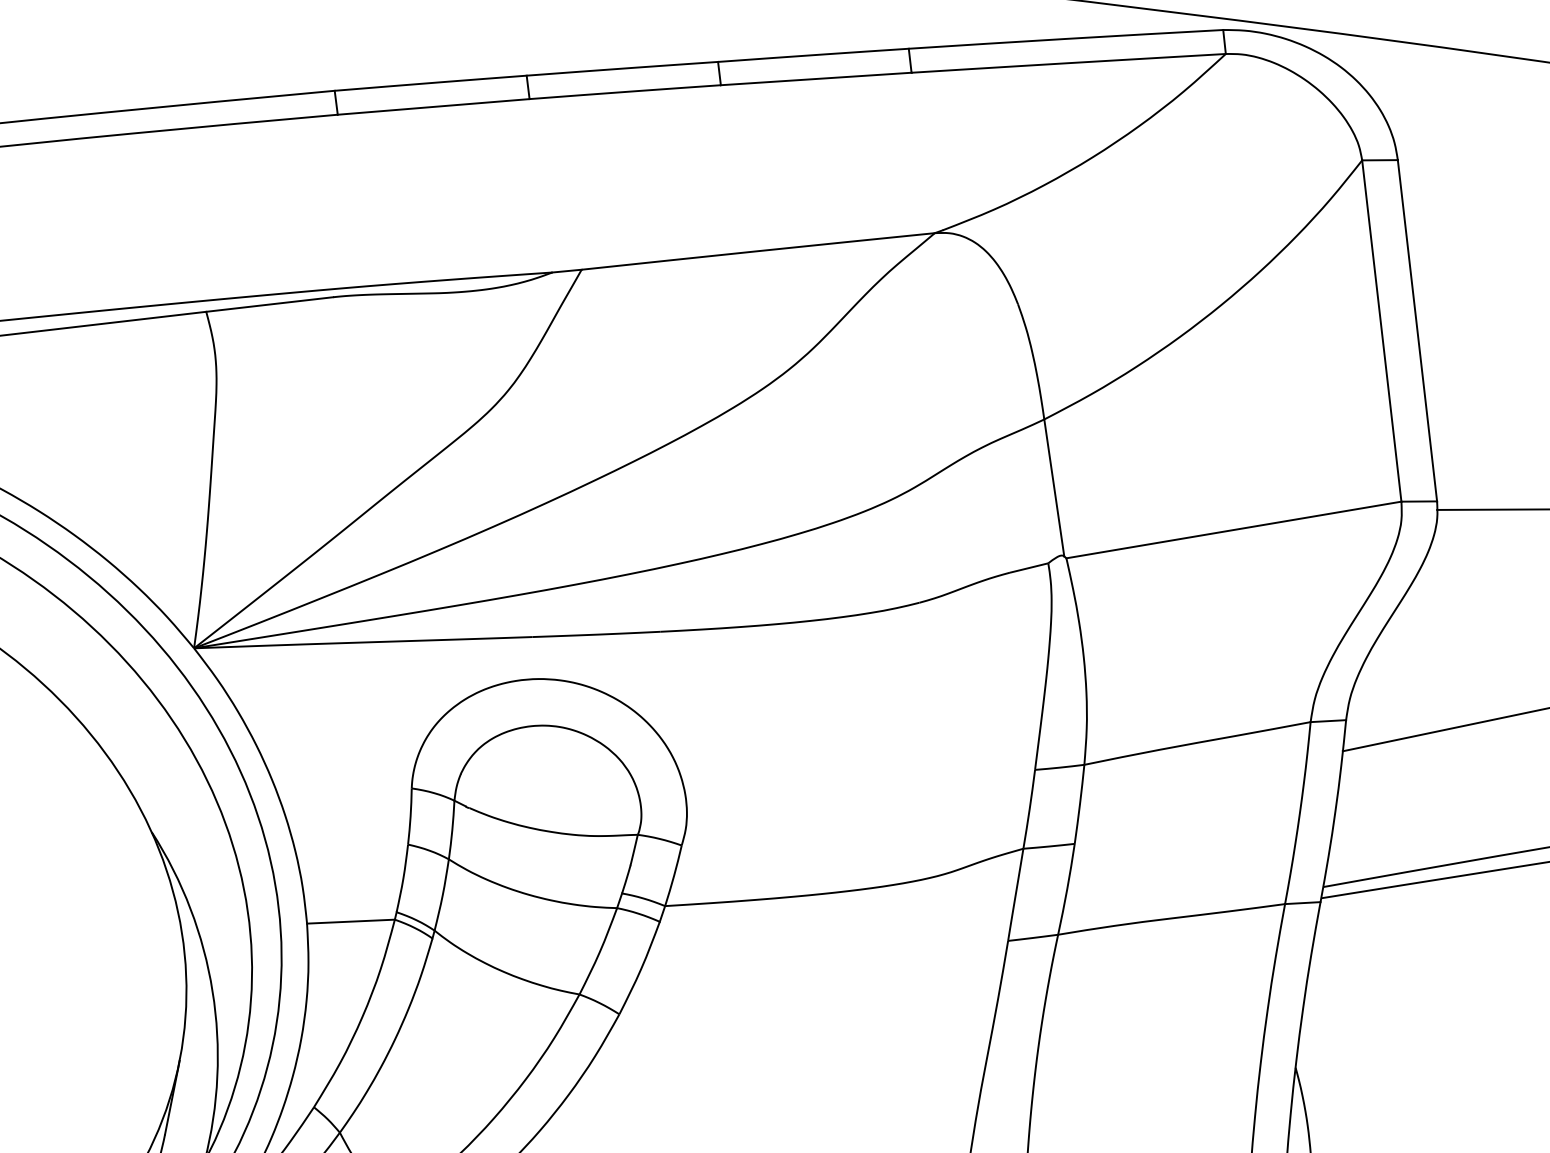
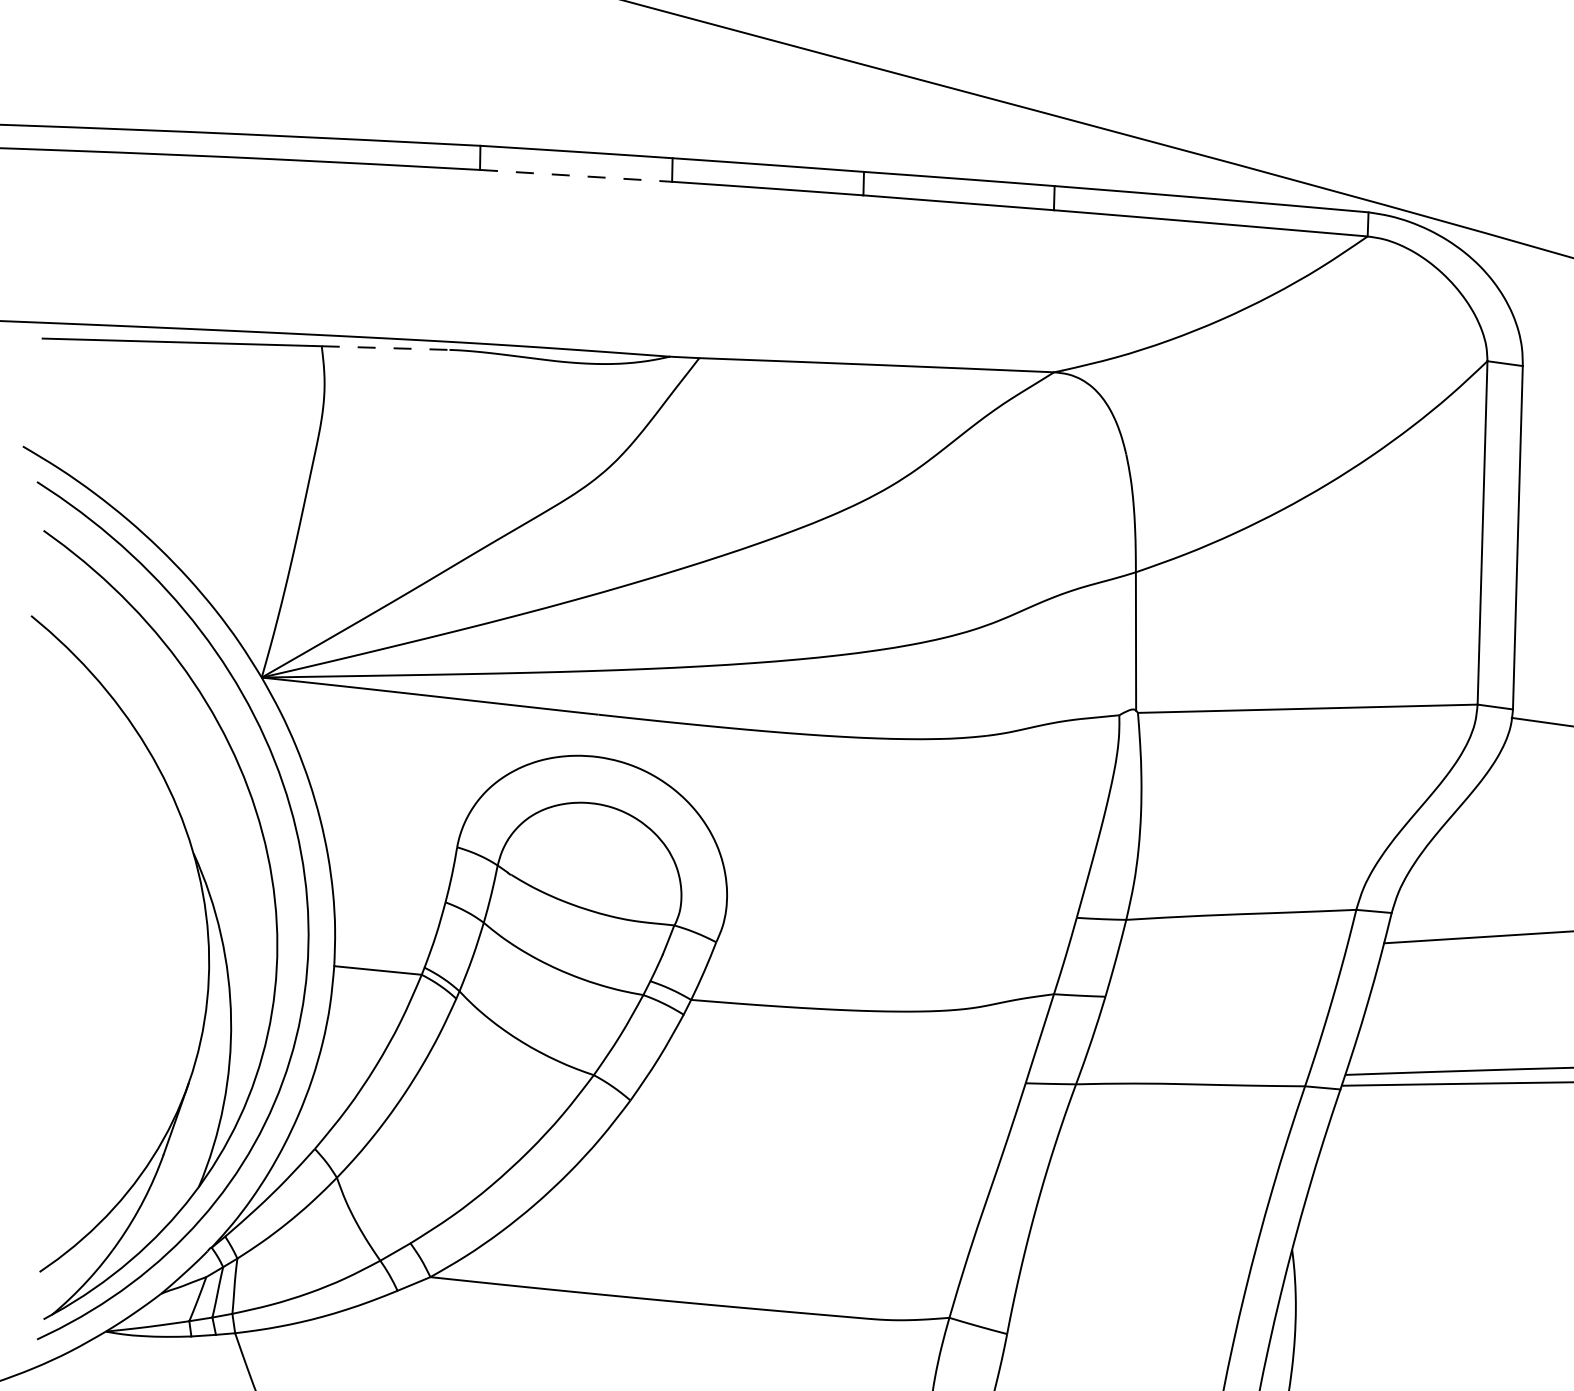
line: (434, 106) -> (576, 175), solid -> dashed
line: (269, 304) -> (385, 348), solid -> dashed

